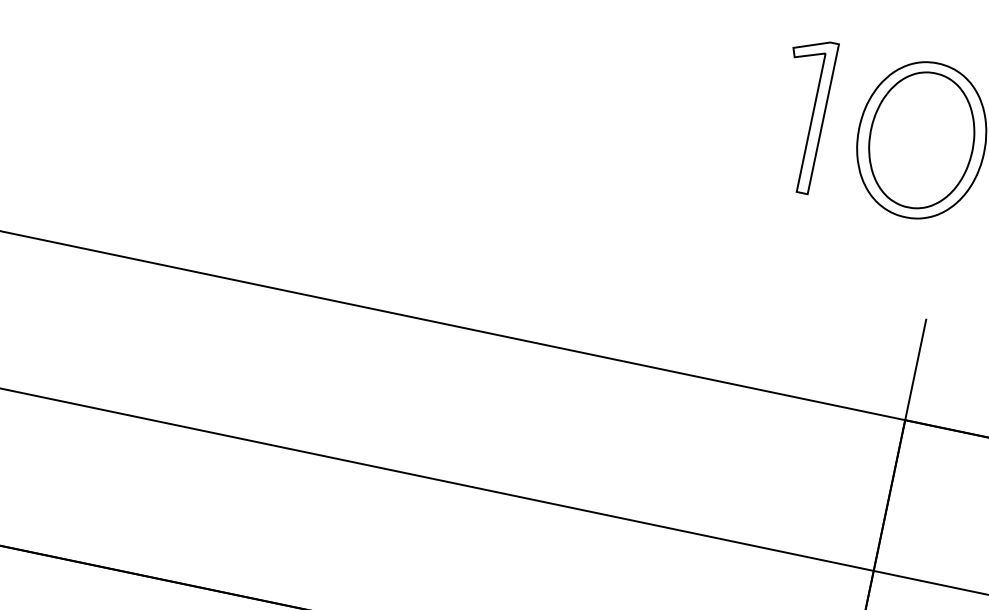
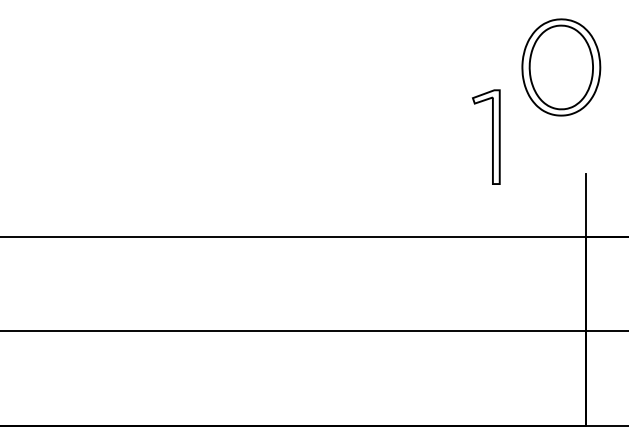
part: (802, 113) -> (486, 136), moved

